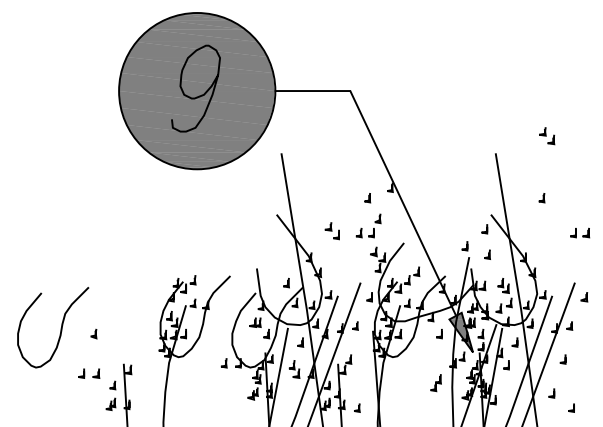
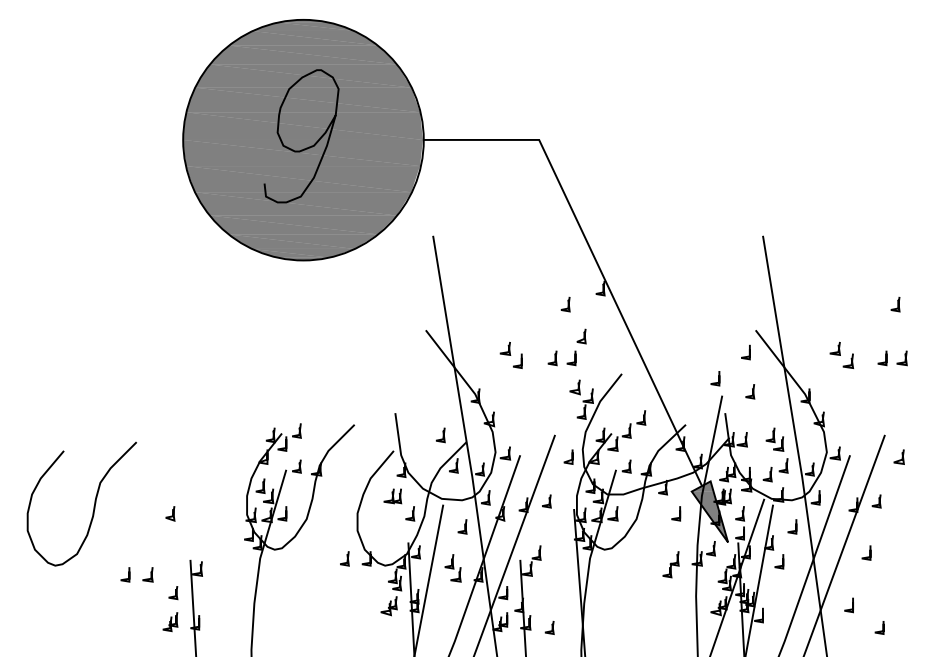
part: (547, 136) -> (842, 356), moved
line: (542, 198) -> (896, 305), moved
line: (94, 334) -> (171, 514), moved
part: (435, 383) -> (670, 565), moved

